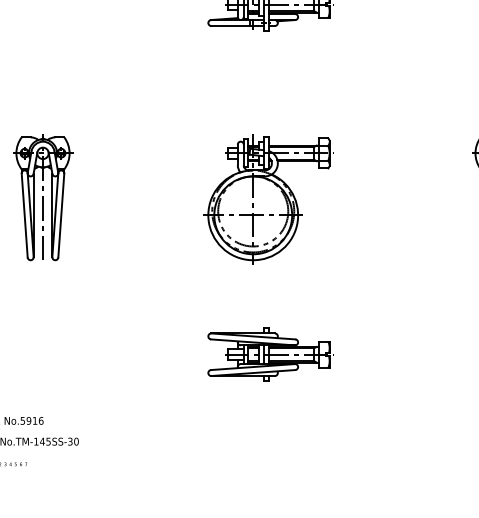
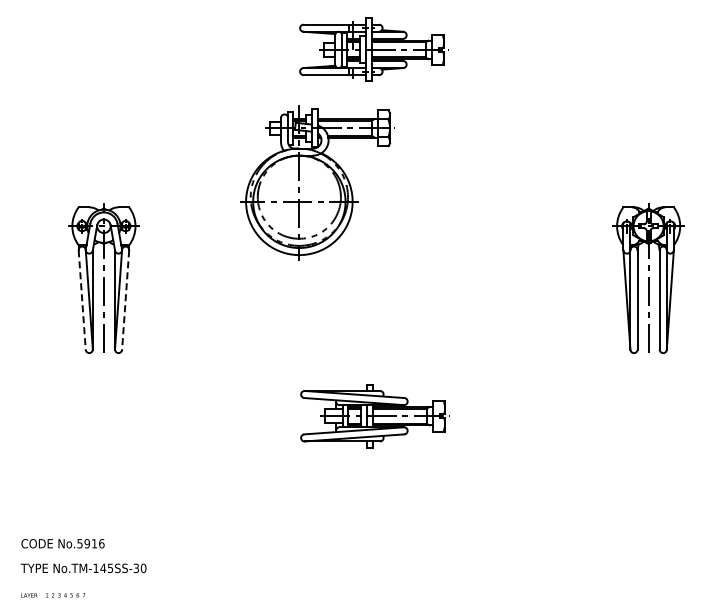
part: (268, 199) -> (317, 182), moved
line: (24, 215) -> (82, 300), solid -> dashed
line: (61, 215) -> (125, 300), solid -> dashed
part: (270, 354) -> (374, 416), moved

